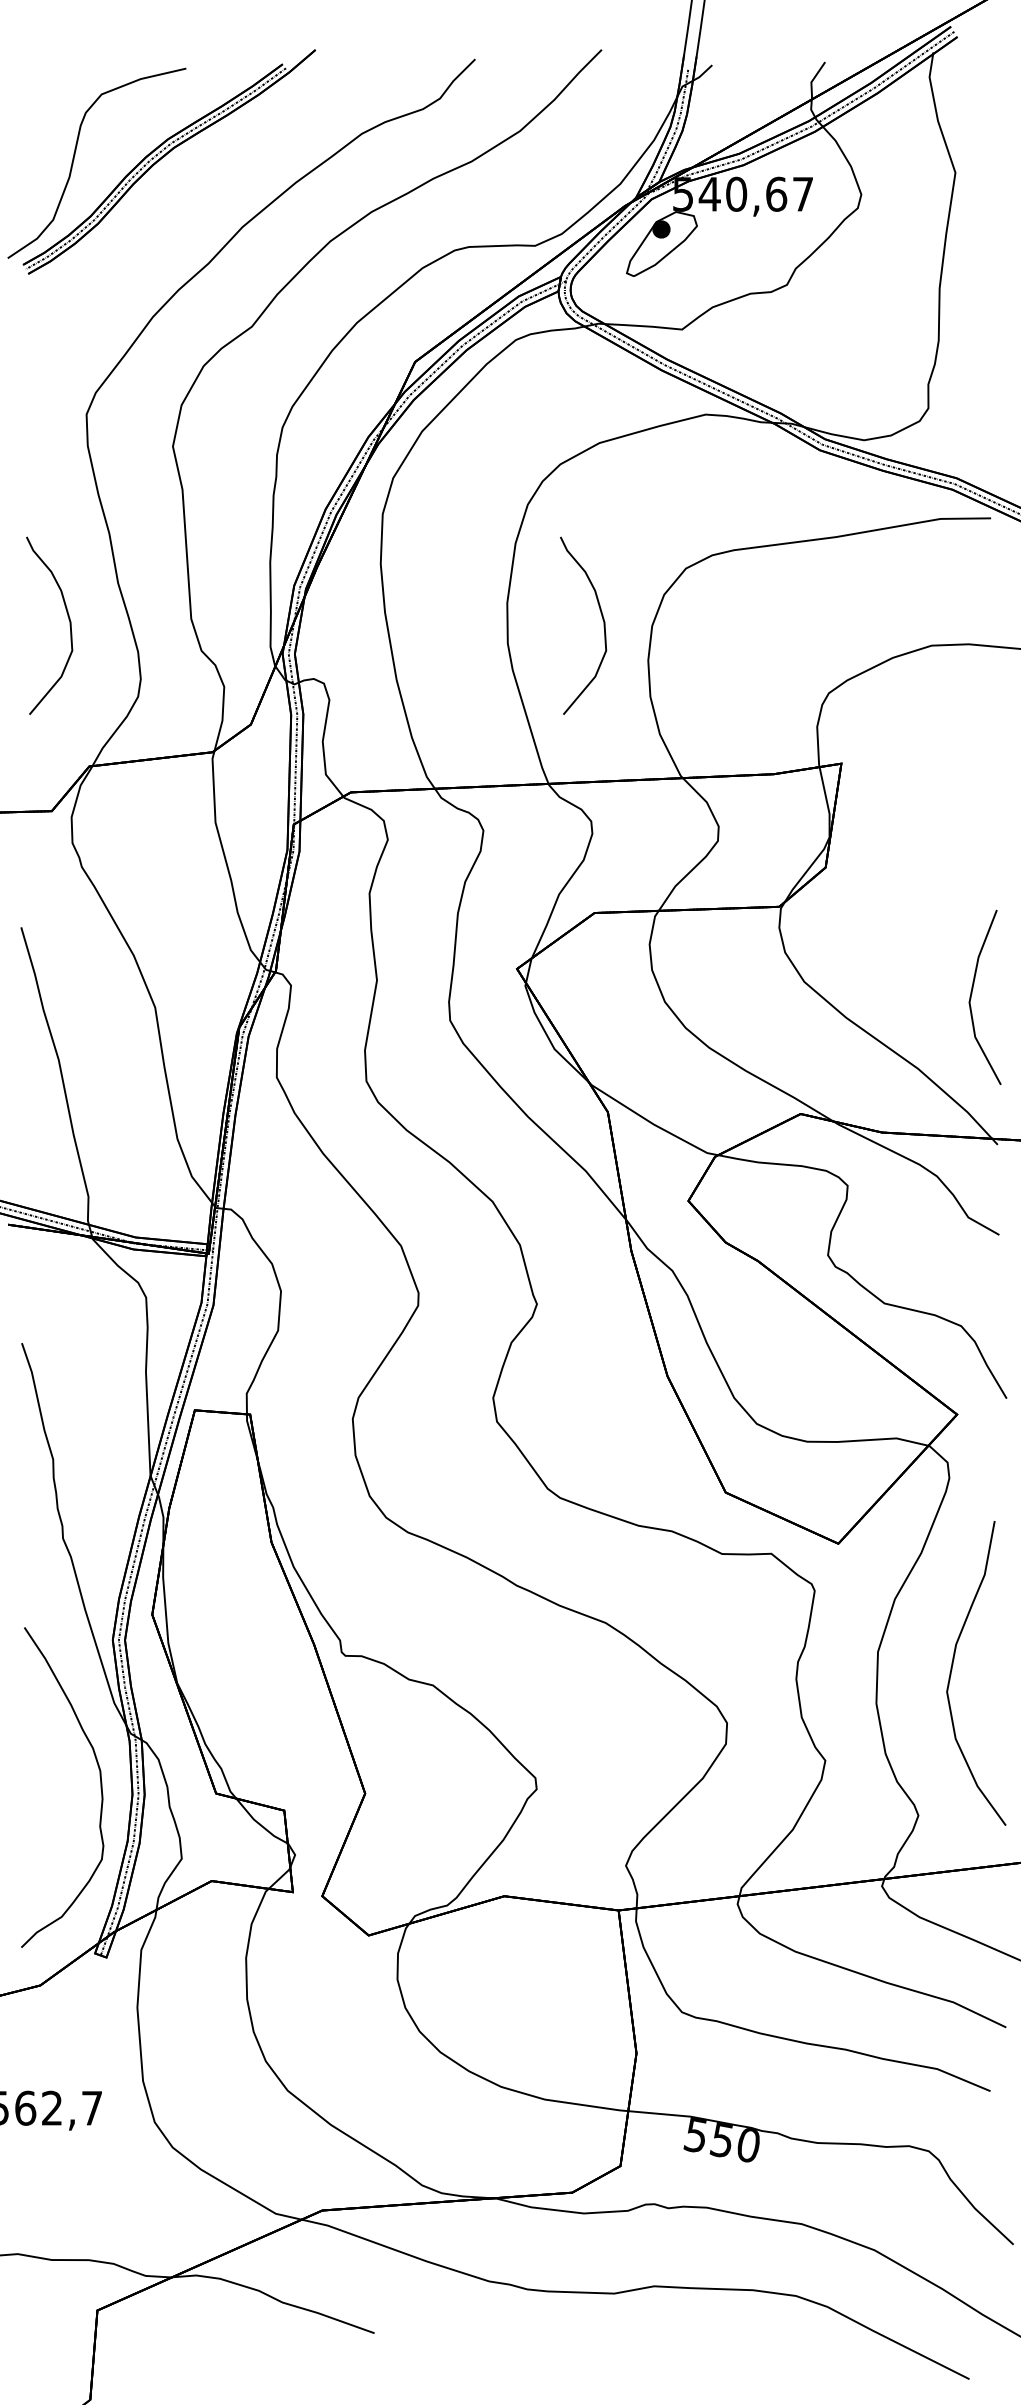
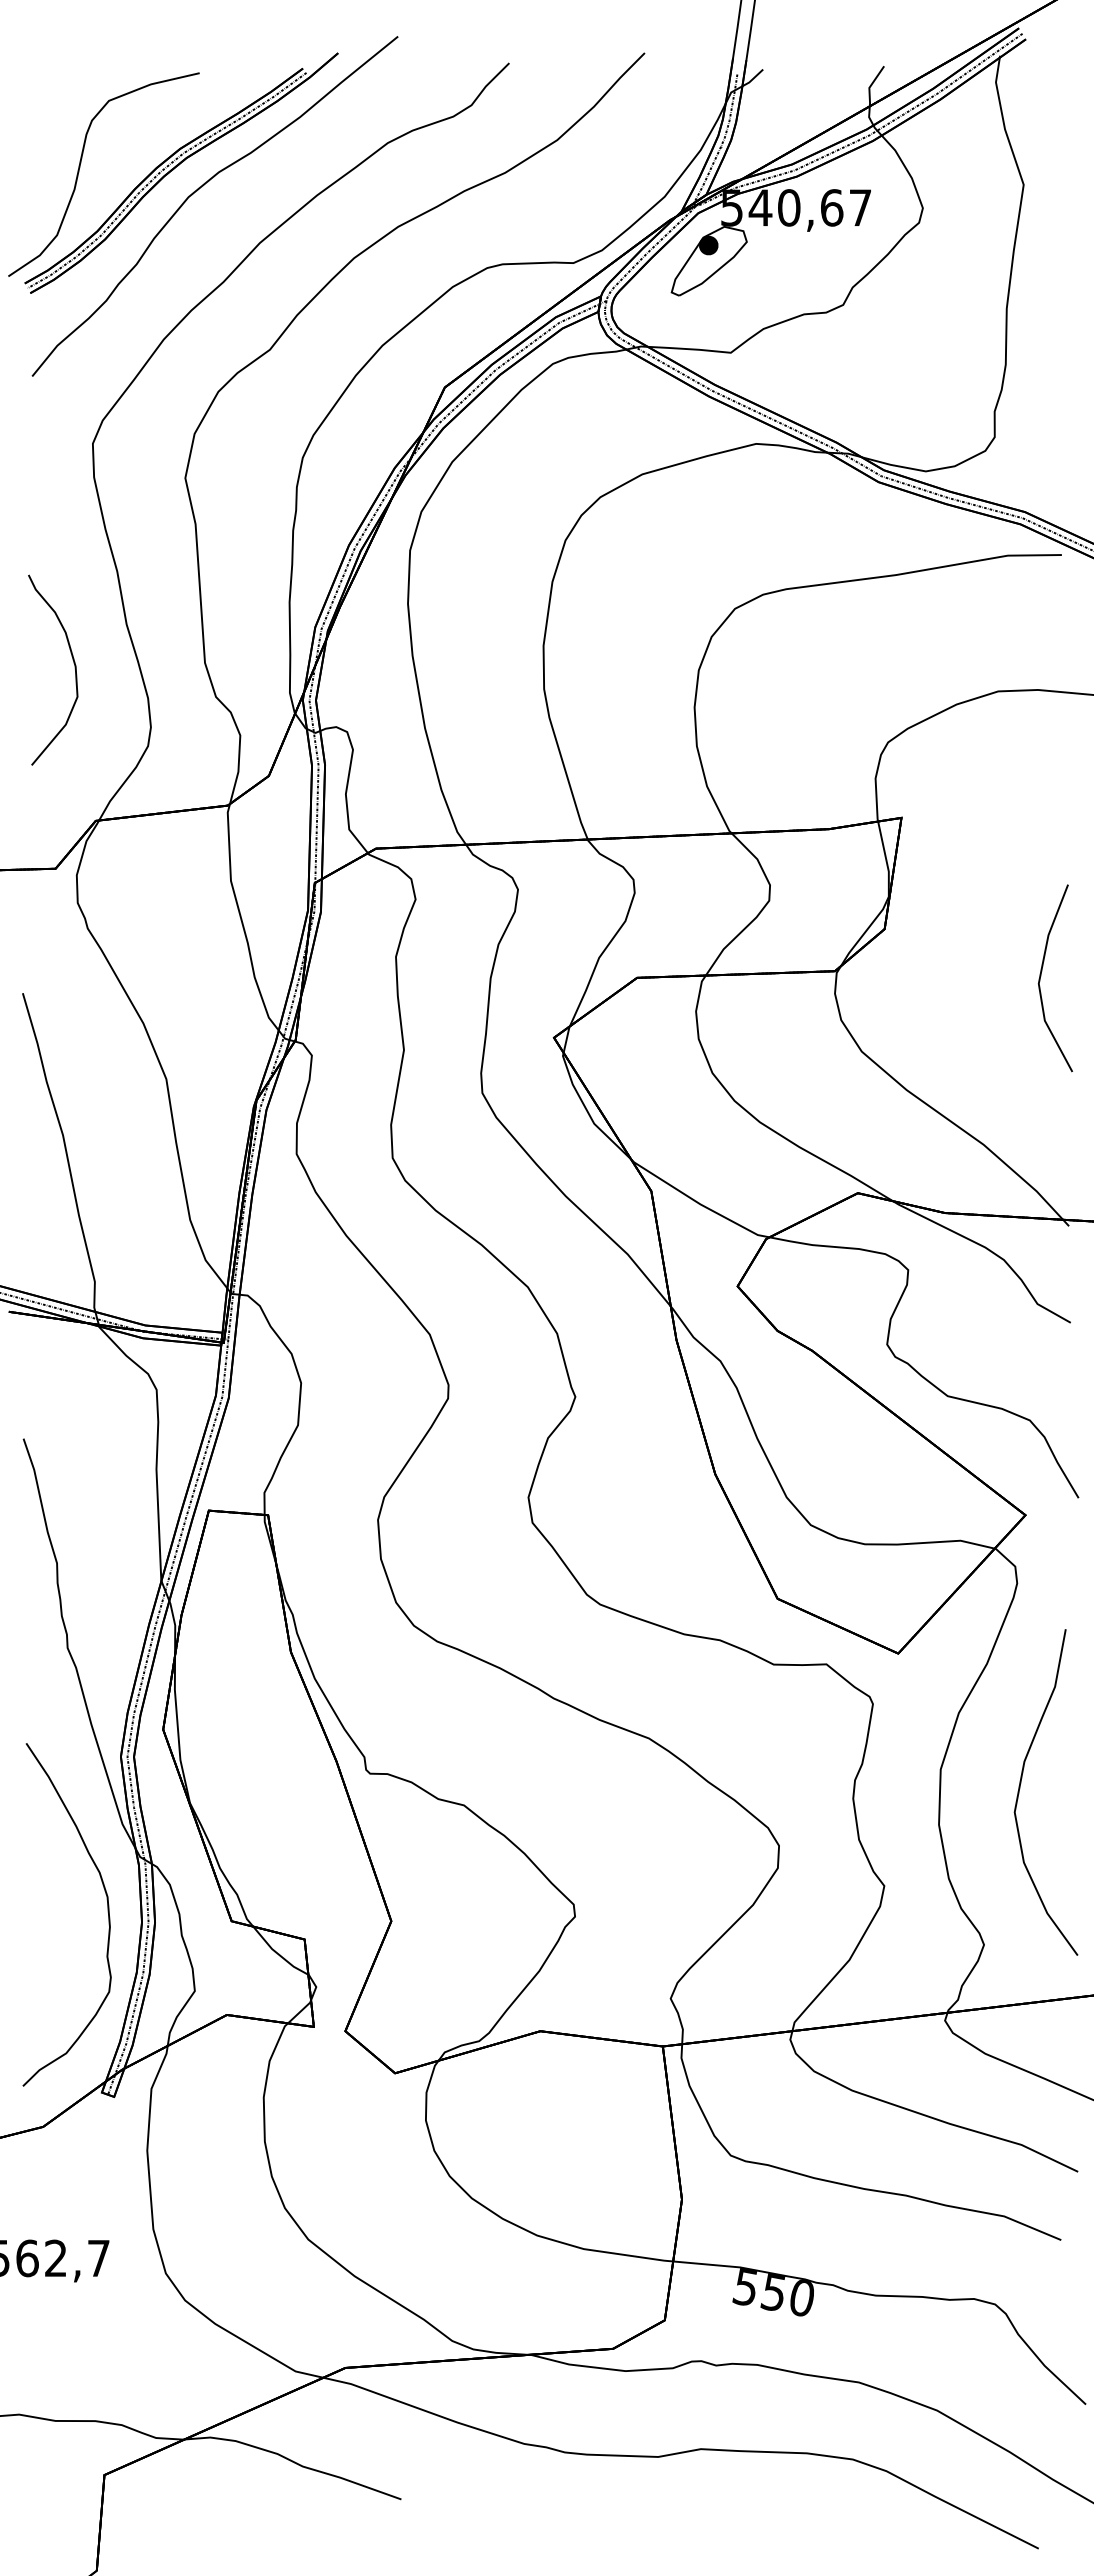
curve: (185, 178) -> (198, 190), added
curve: (602, 619) -> (645, 663), removed
part: (972, 995) -> (1041, 976), moved

